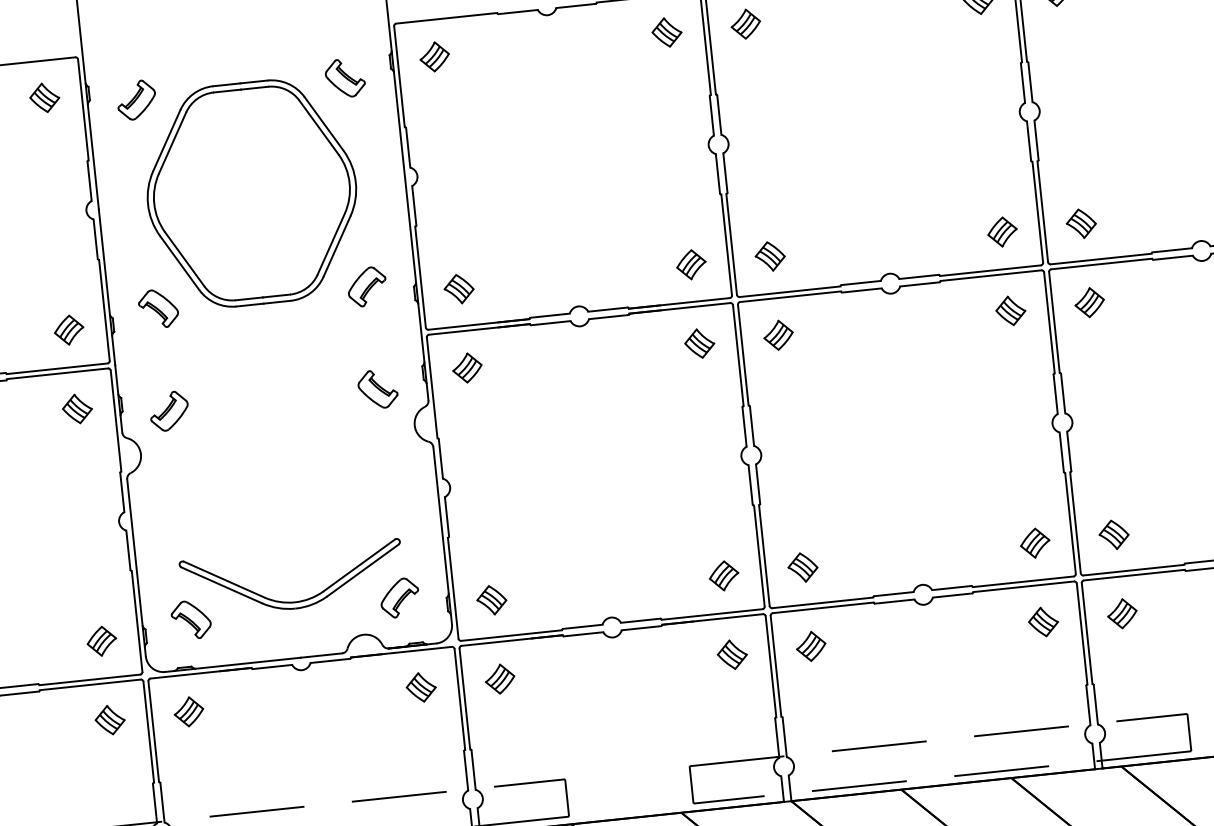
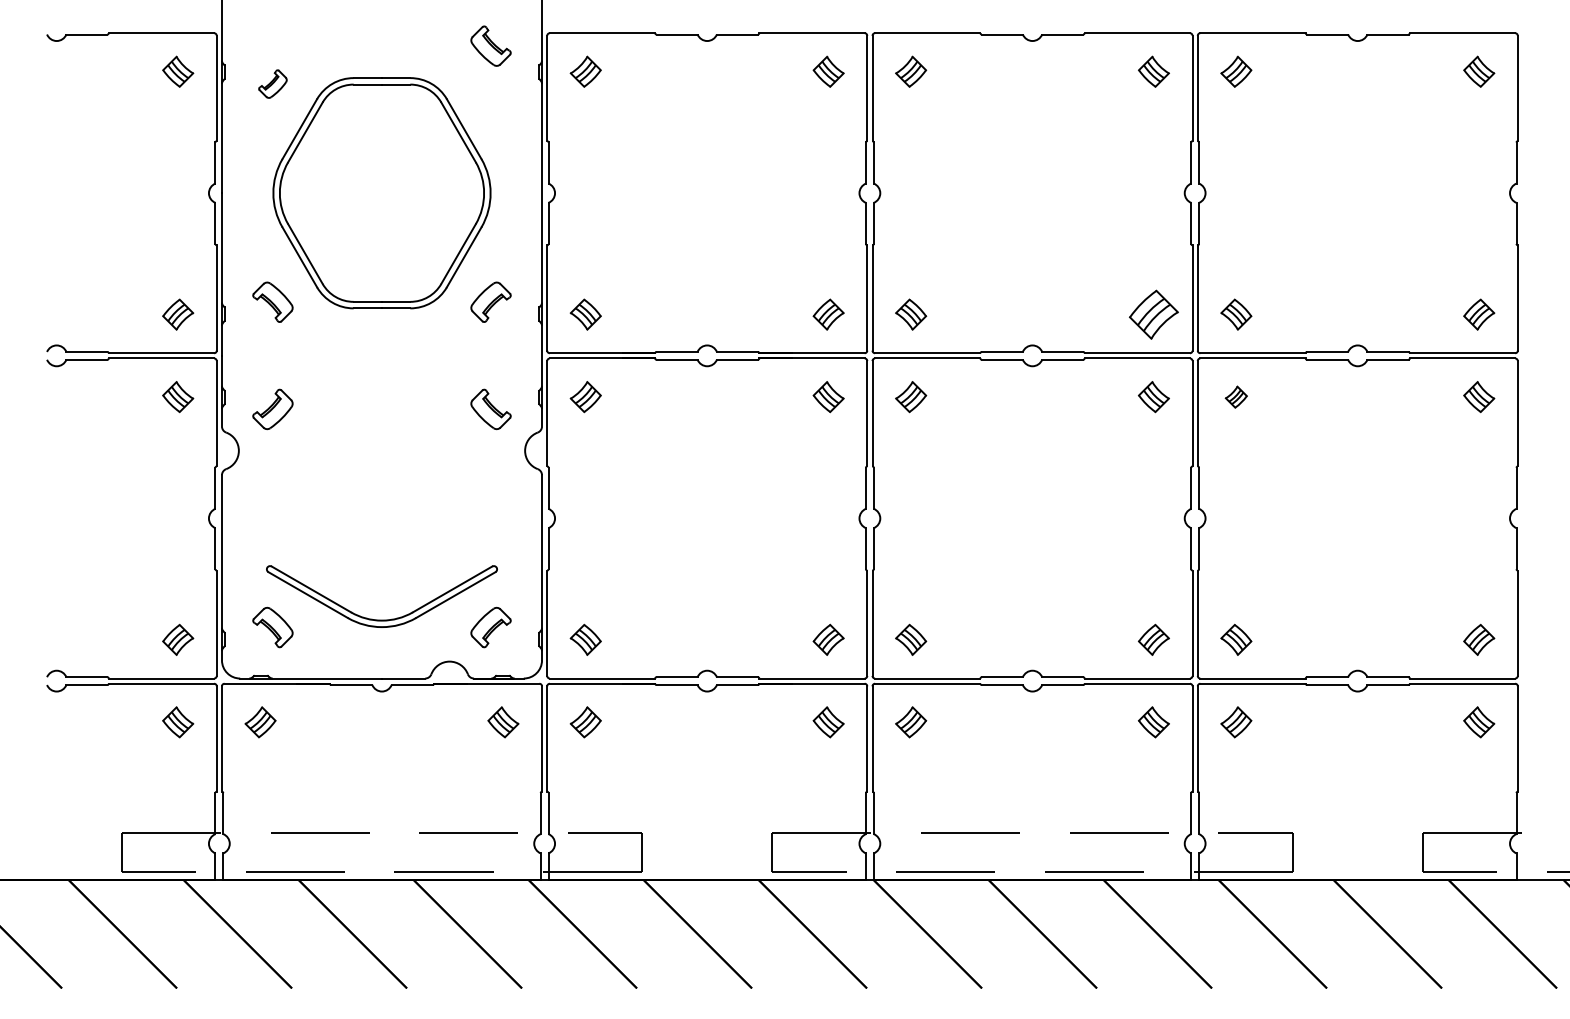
part: (344, 77) -> (490, 45), moved
part: (136, 99) -> (272, 83), size x0.7
part: (1002, 231) -> (1153, 314), size x1.6
part: (1089, 303) -> (1236, 397), size x0.7

